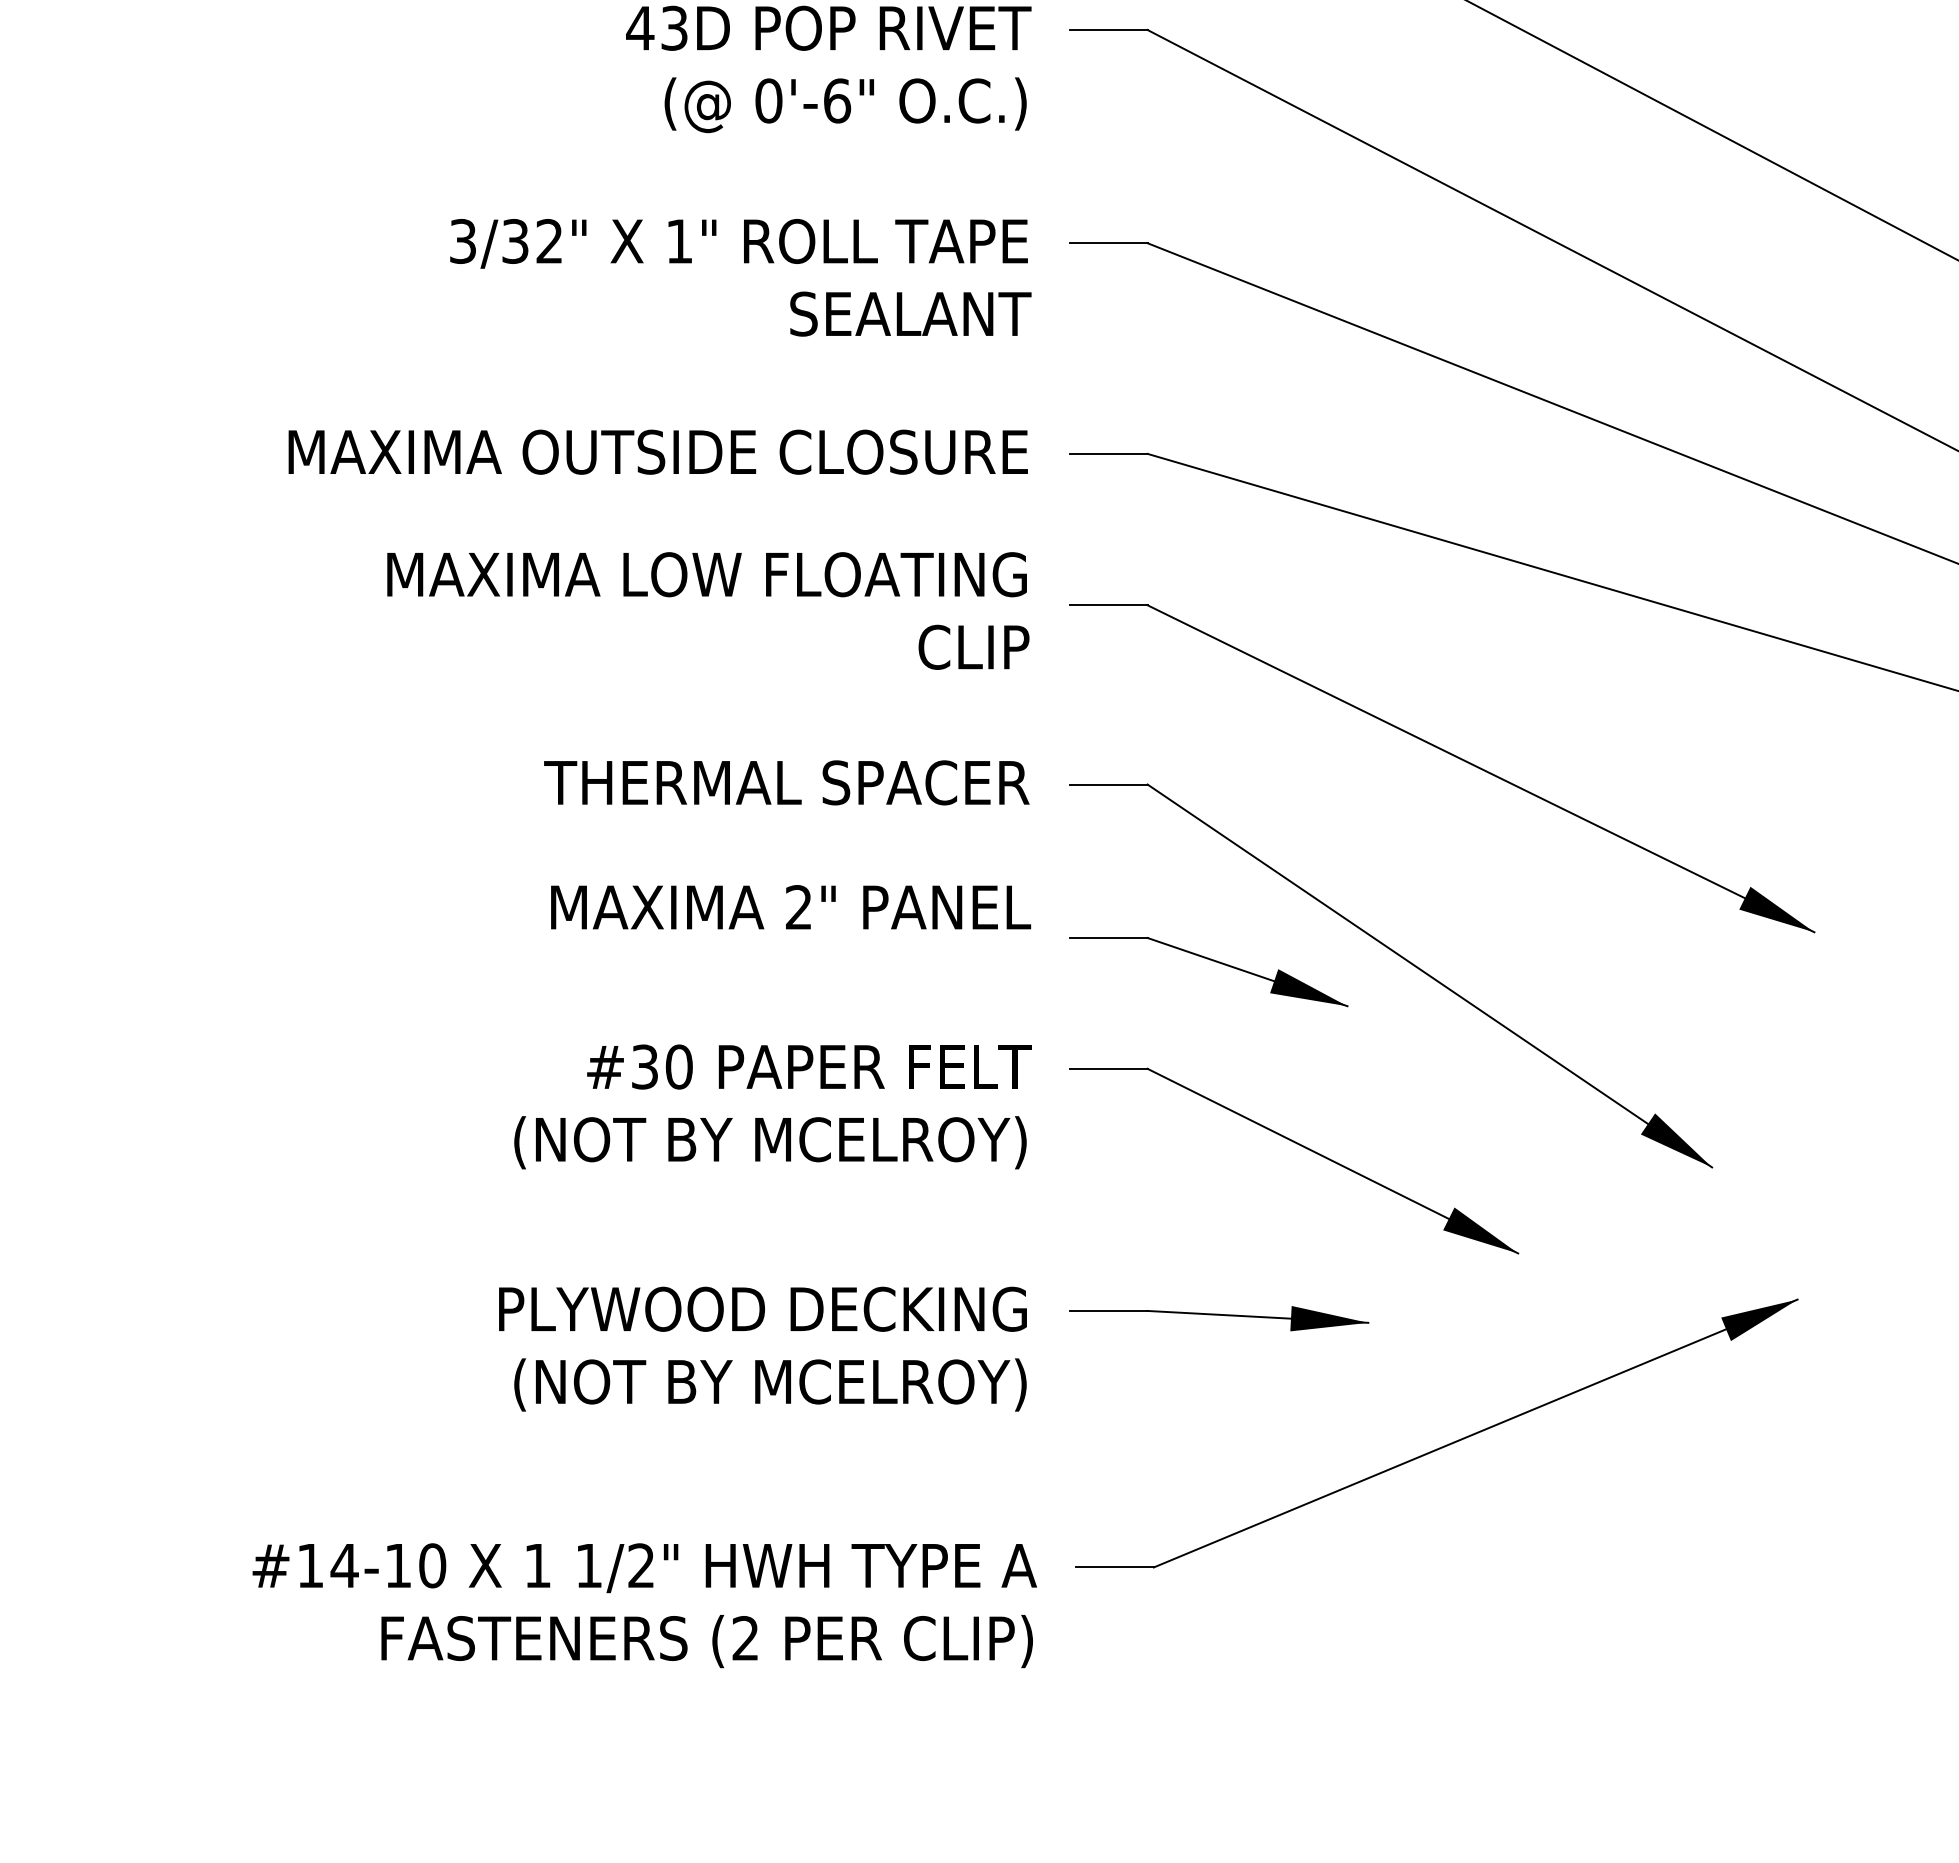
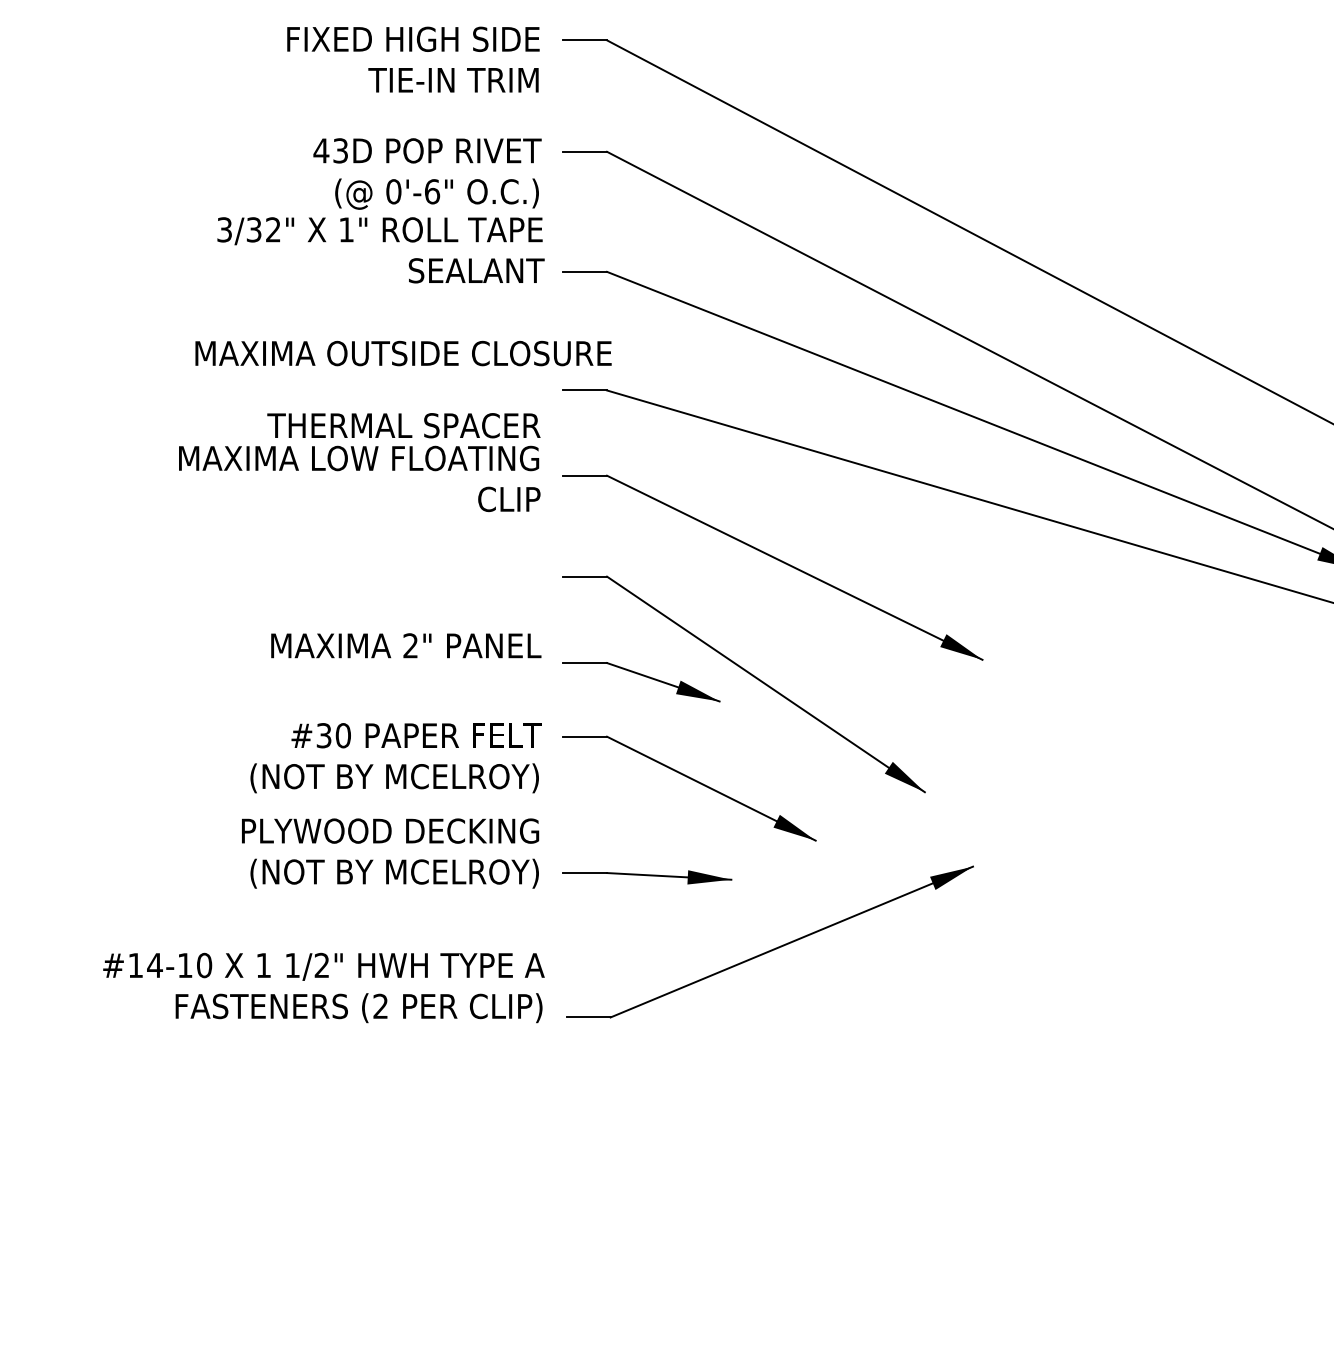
text: (739, 278) -> (380, 250), moved
text: (658, 452) -> (403, 353), moved
text: (786, 782) -> (403, 425), moved
text: (762, 1349) -> (390, 853), moved
text: (643, 1604) -> (323, 987), moved

